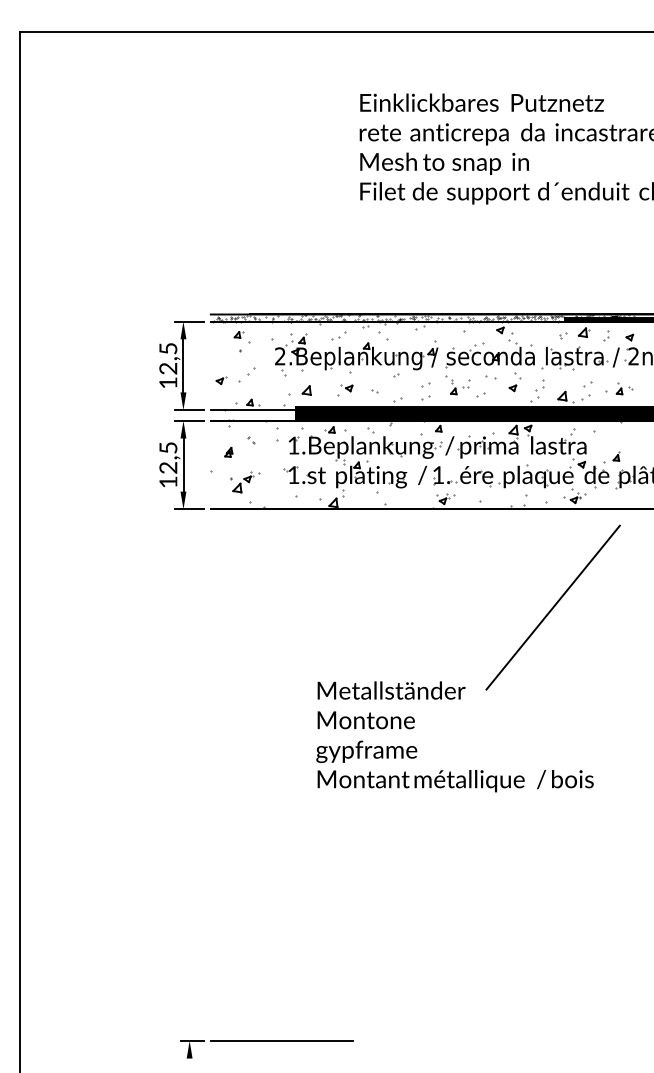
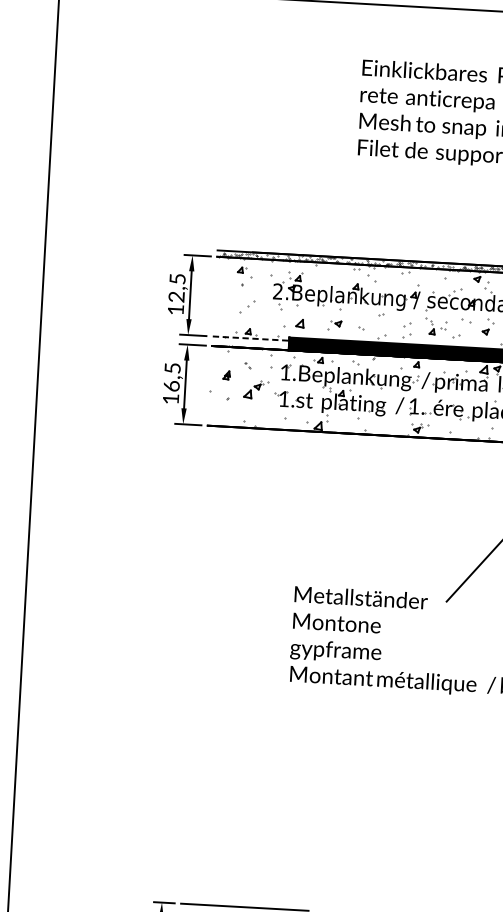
part: (338, 335) -> (331, 275), removed
part: (221, 380) -> (223, 310), removed
line: (253, 410) -> (251, 338), solid -> dashed
text: (168, 467) -> (171, 385), 12,5 -> 16,5
part: (246, 482) -> (256, 389), moved

